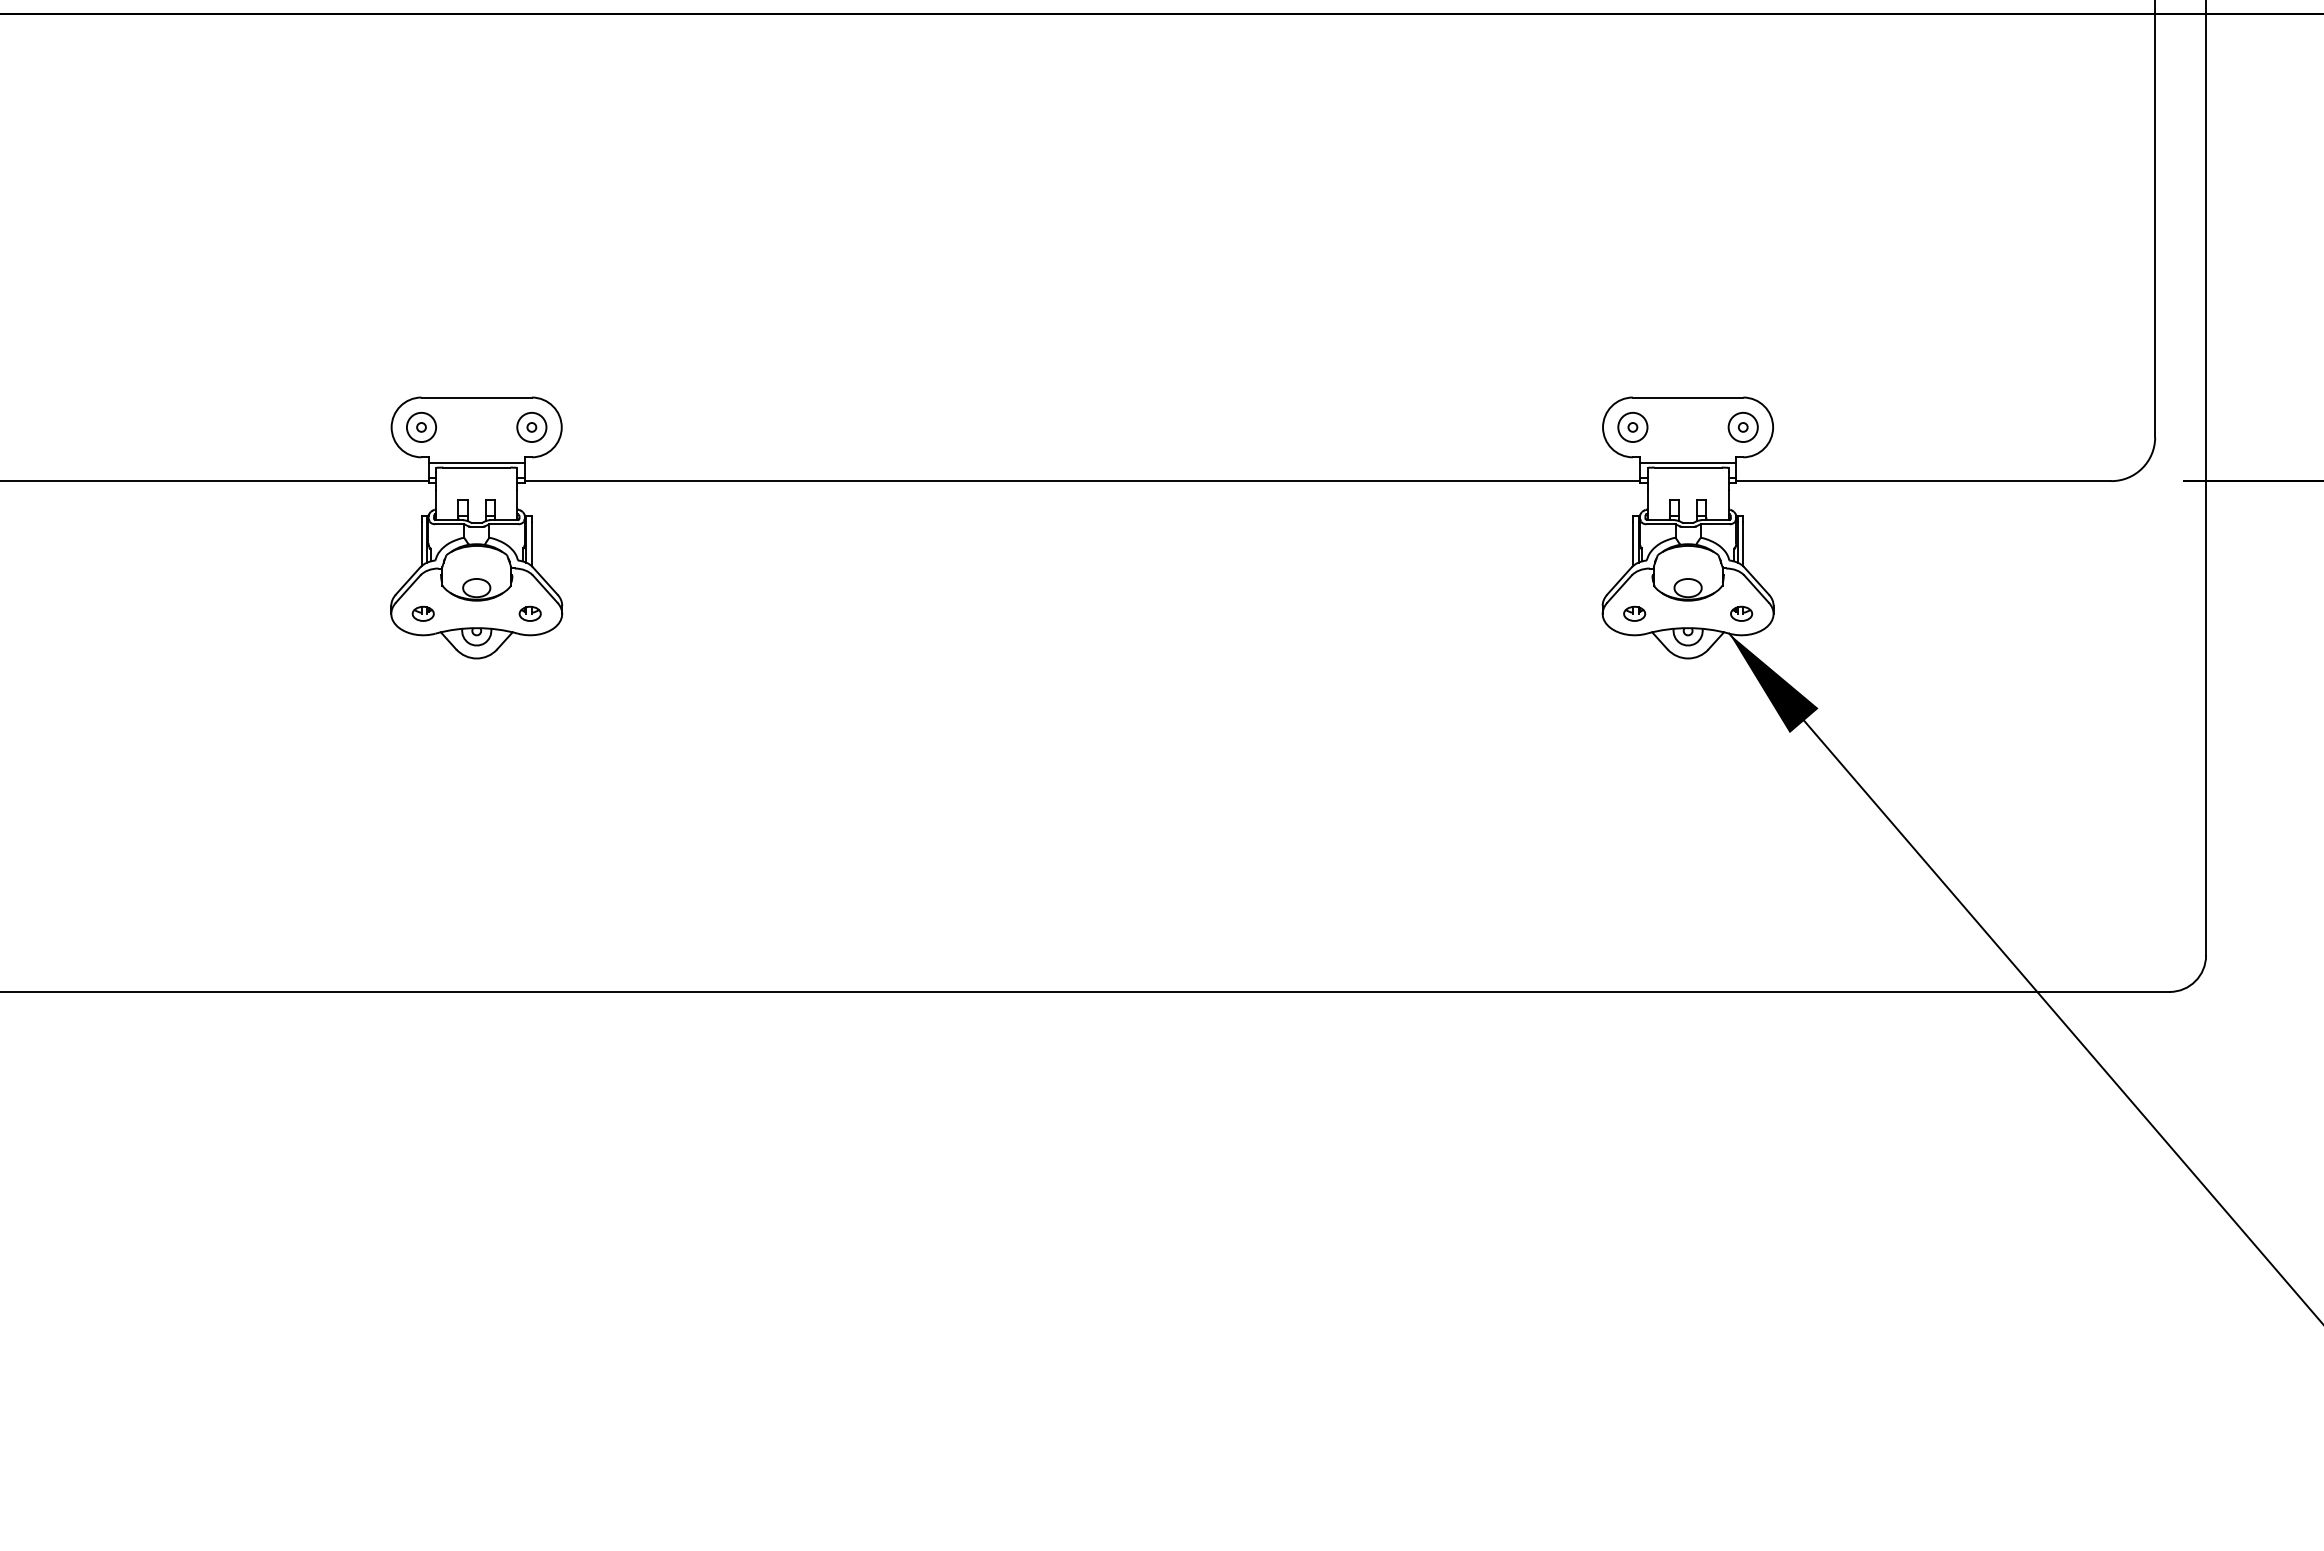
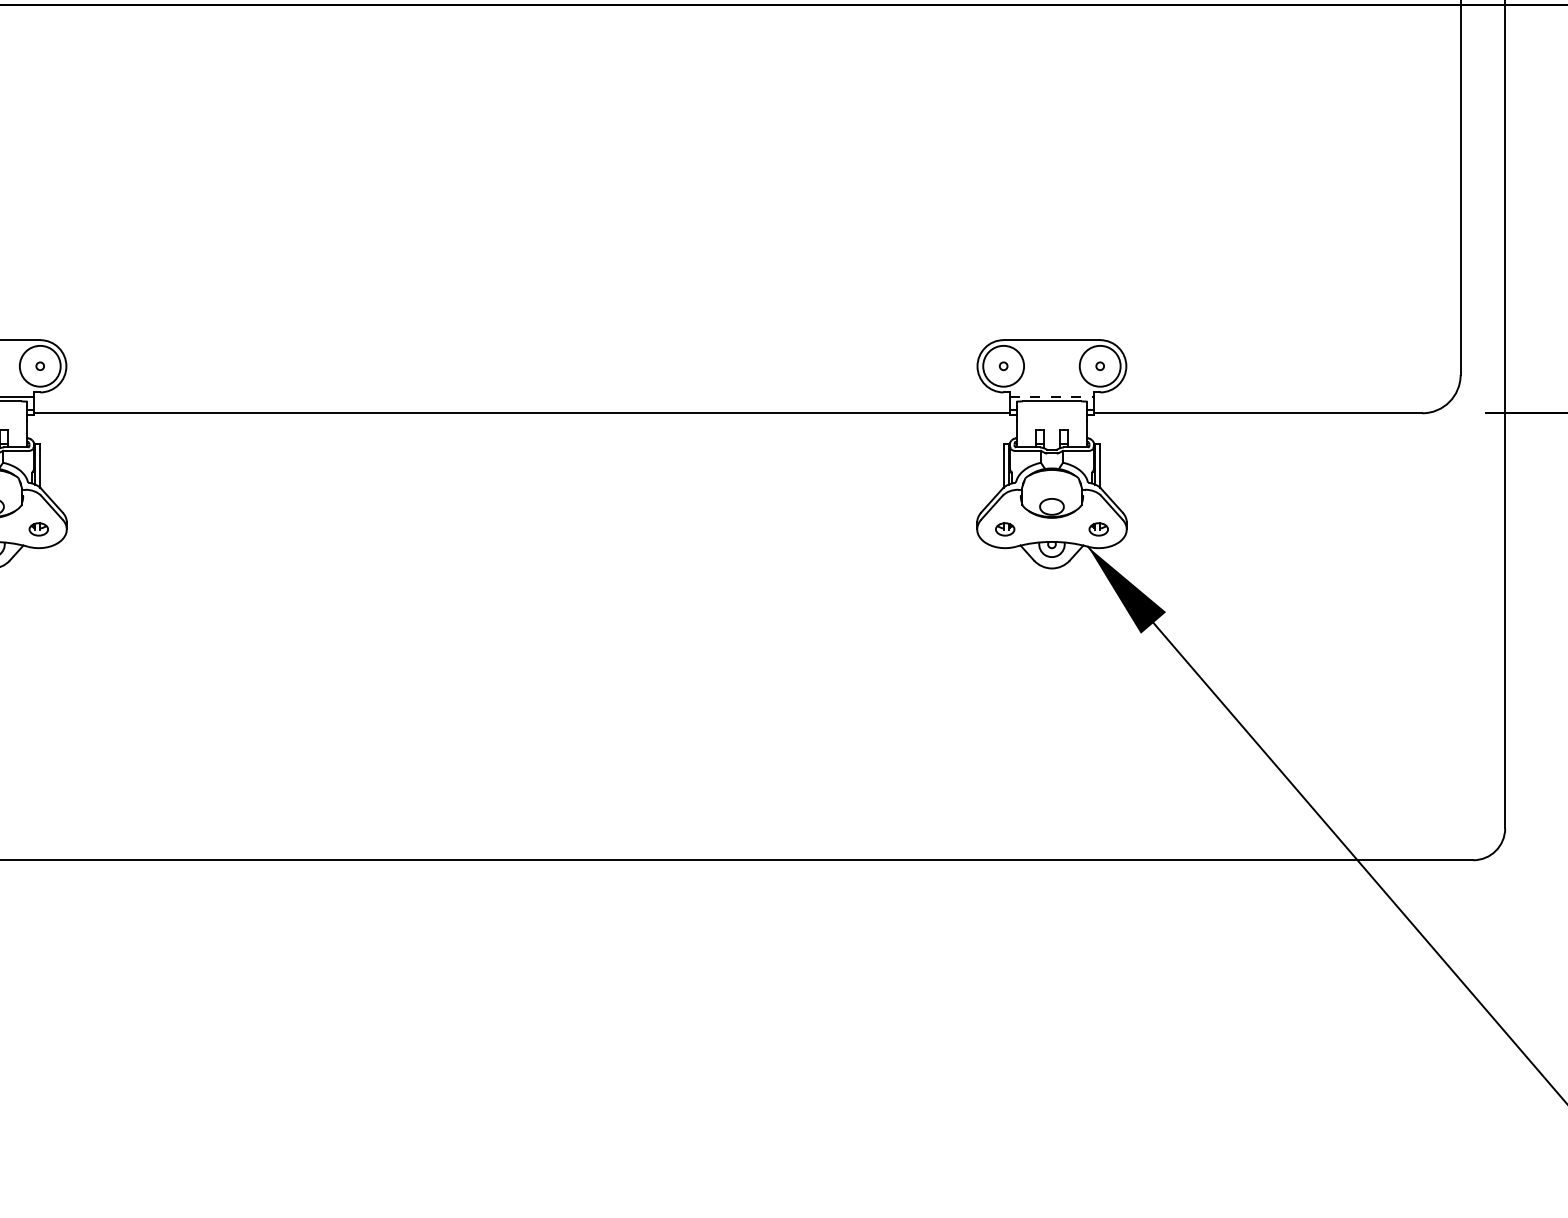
circle: (531, 427) -> (39, 366), size x1.6
circle: (1632, 427) -> (1003, 366), size x1.6
circle: (1742, 427) -> (1099, 366), size x1.6
line: (1688, 462) -> (1052, 396), solid -> dashed

